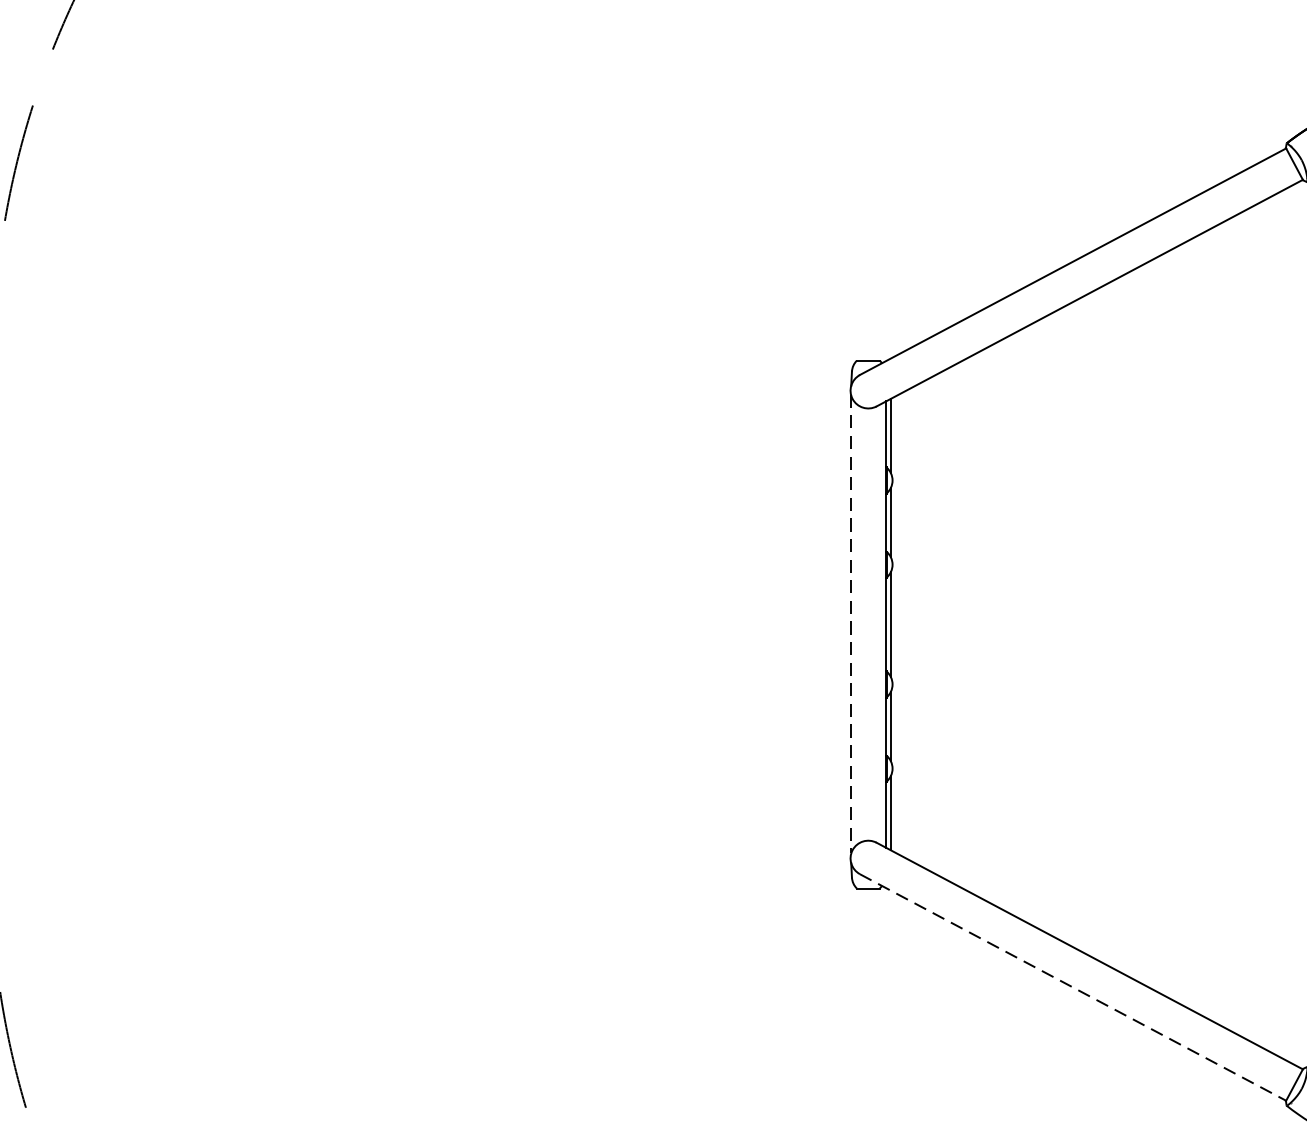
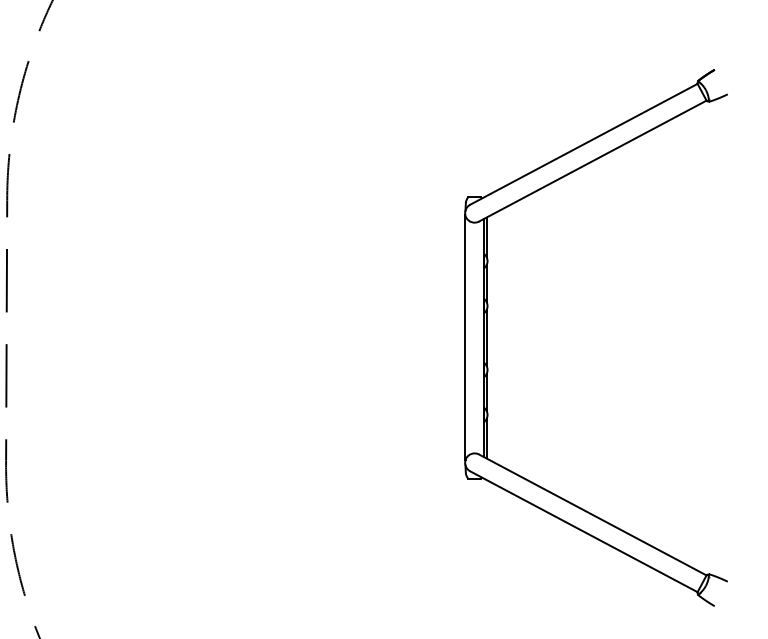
line: (851, 625) -> (465, 338), dashed -> solid
line: (1072, 987) -> (583, 531), dashed -> solid

